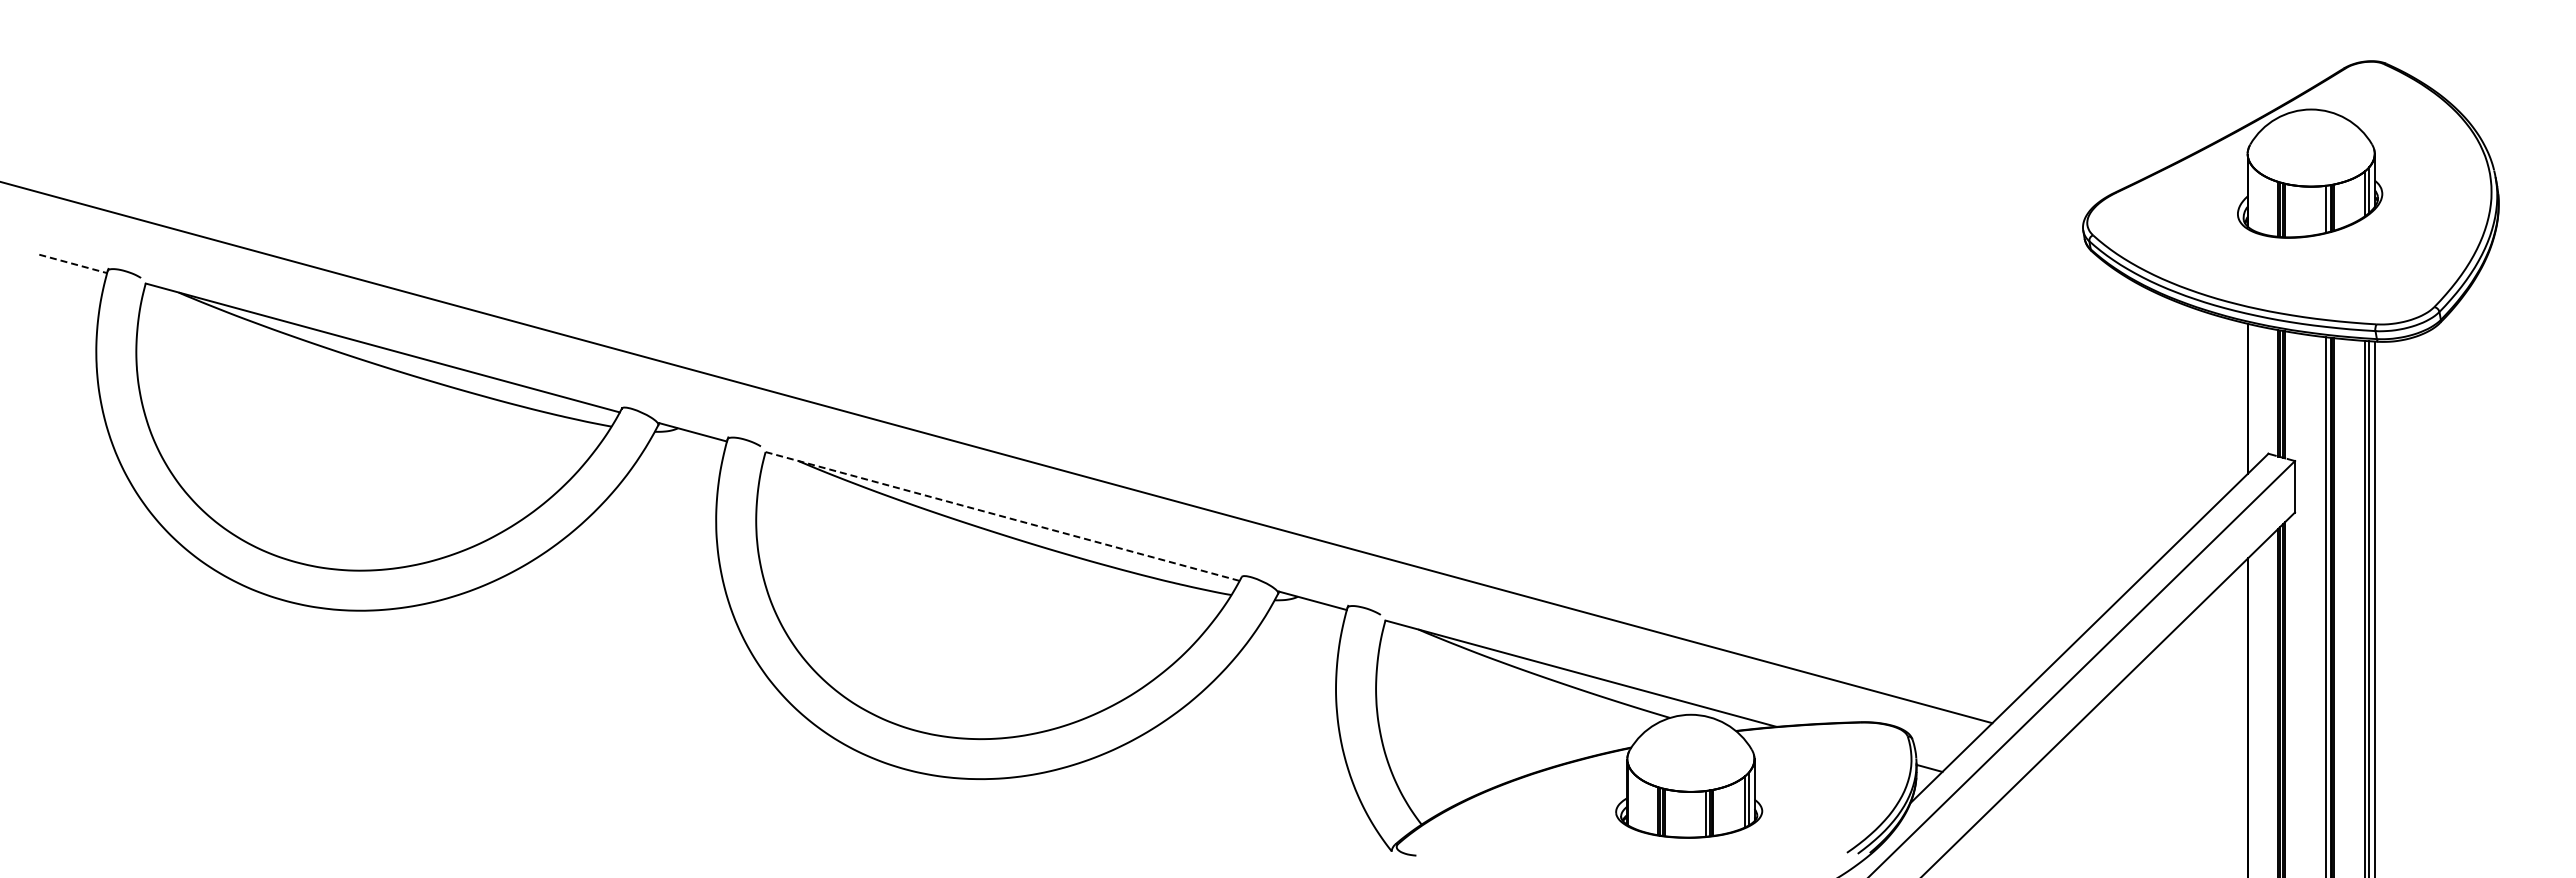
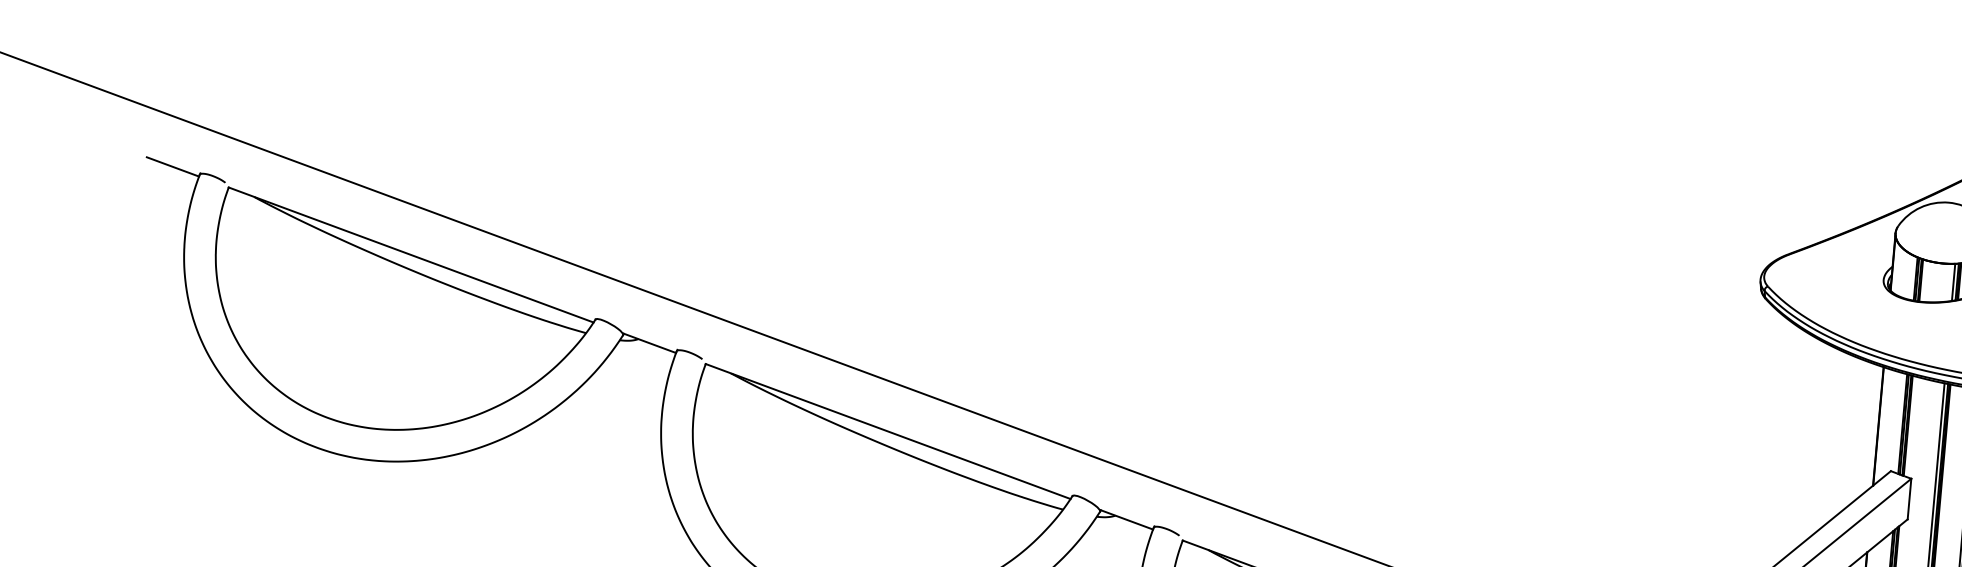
line: (73, 264) -> (173, 167), dashed -> solid
line: (1002, 516) -> (888, 431), dashed -> solid

